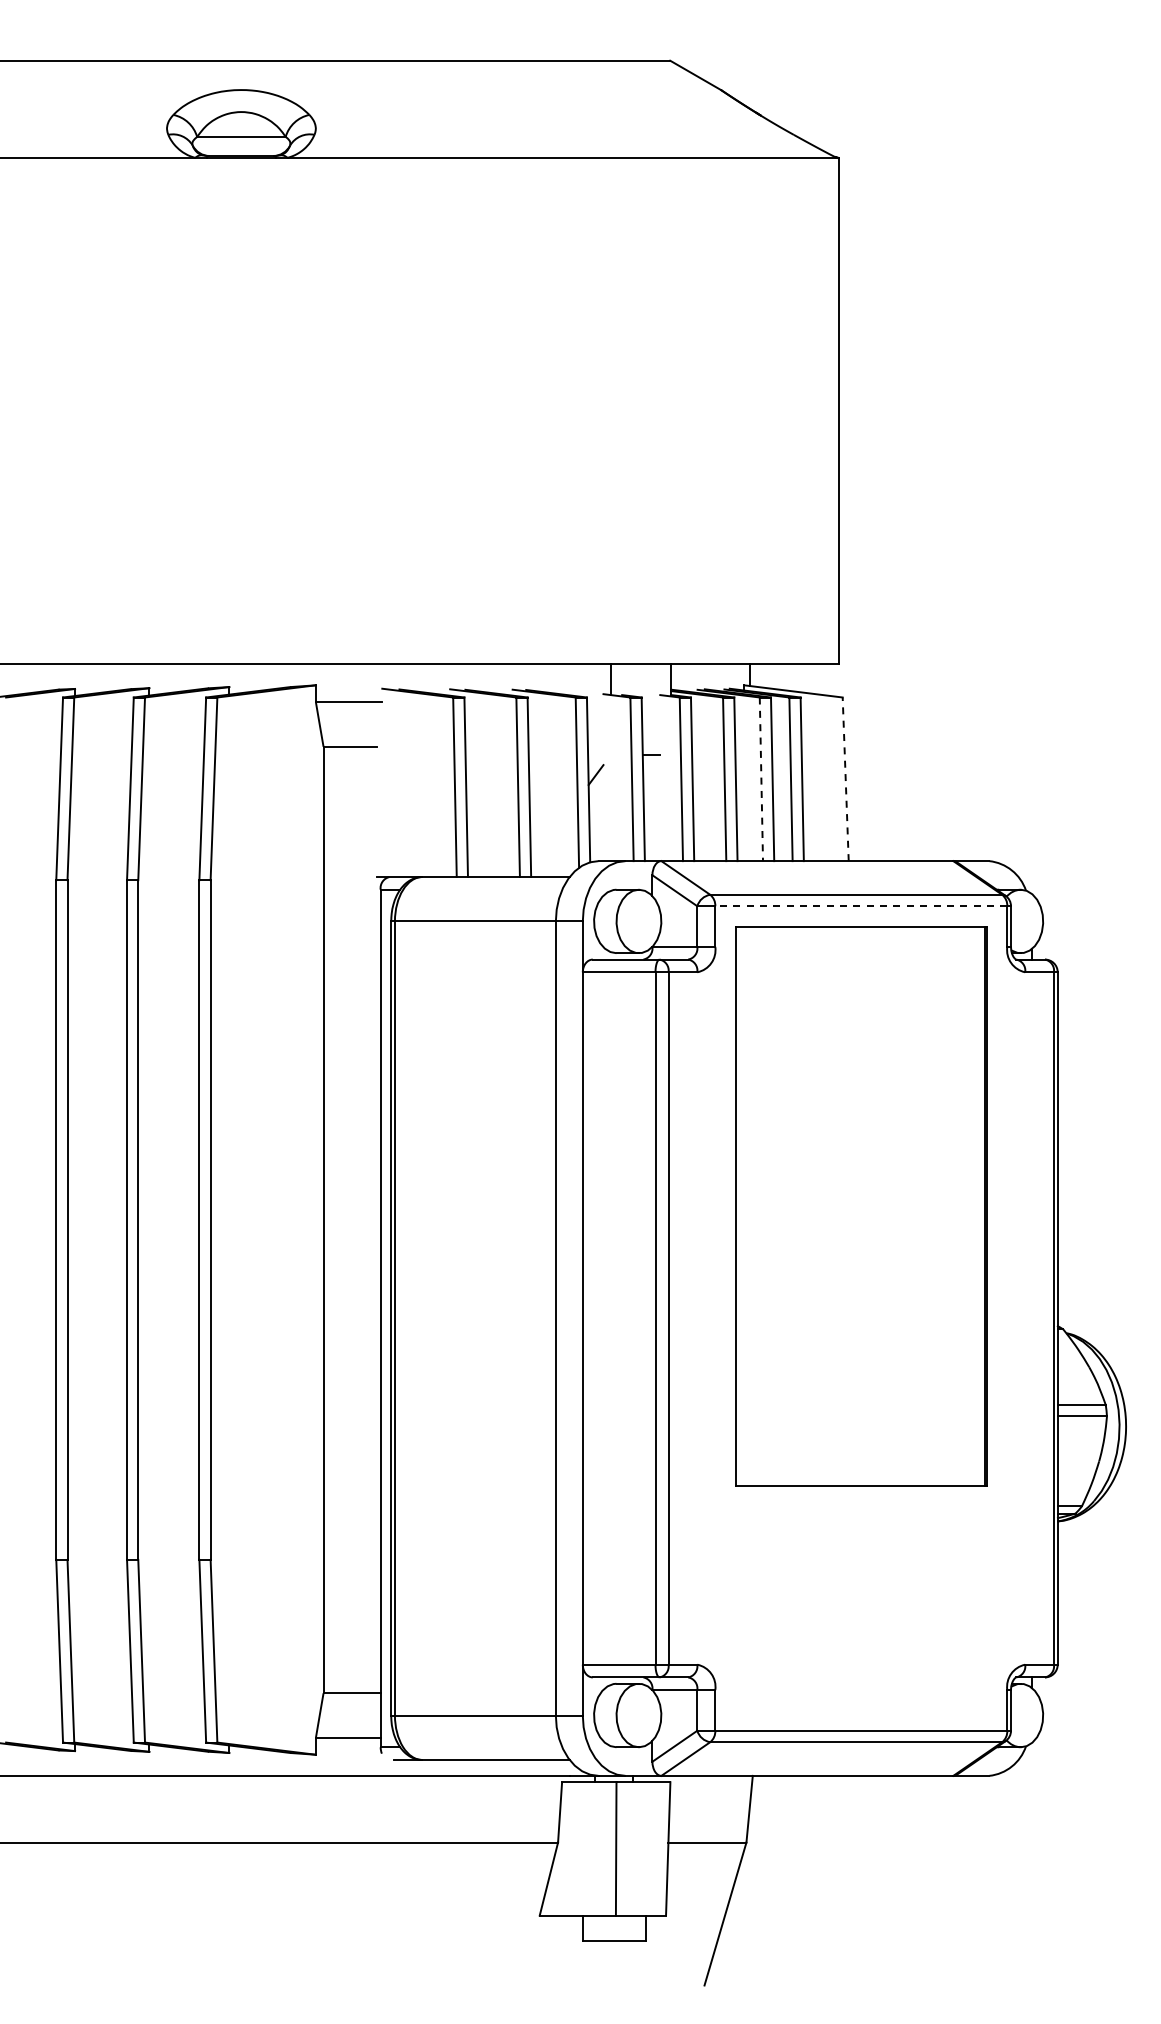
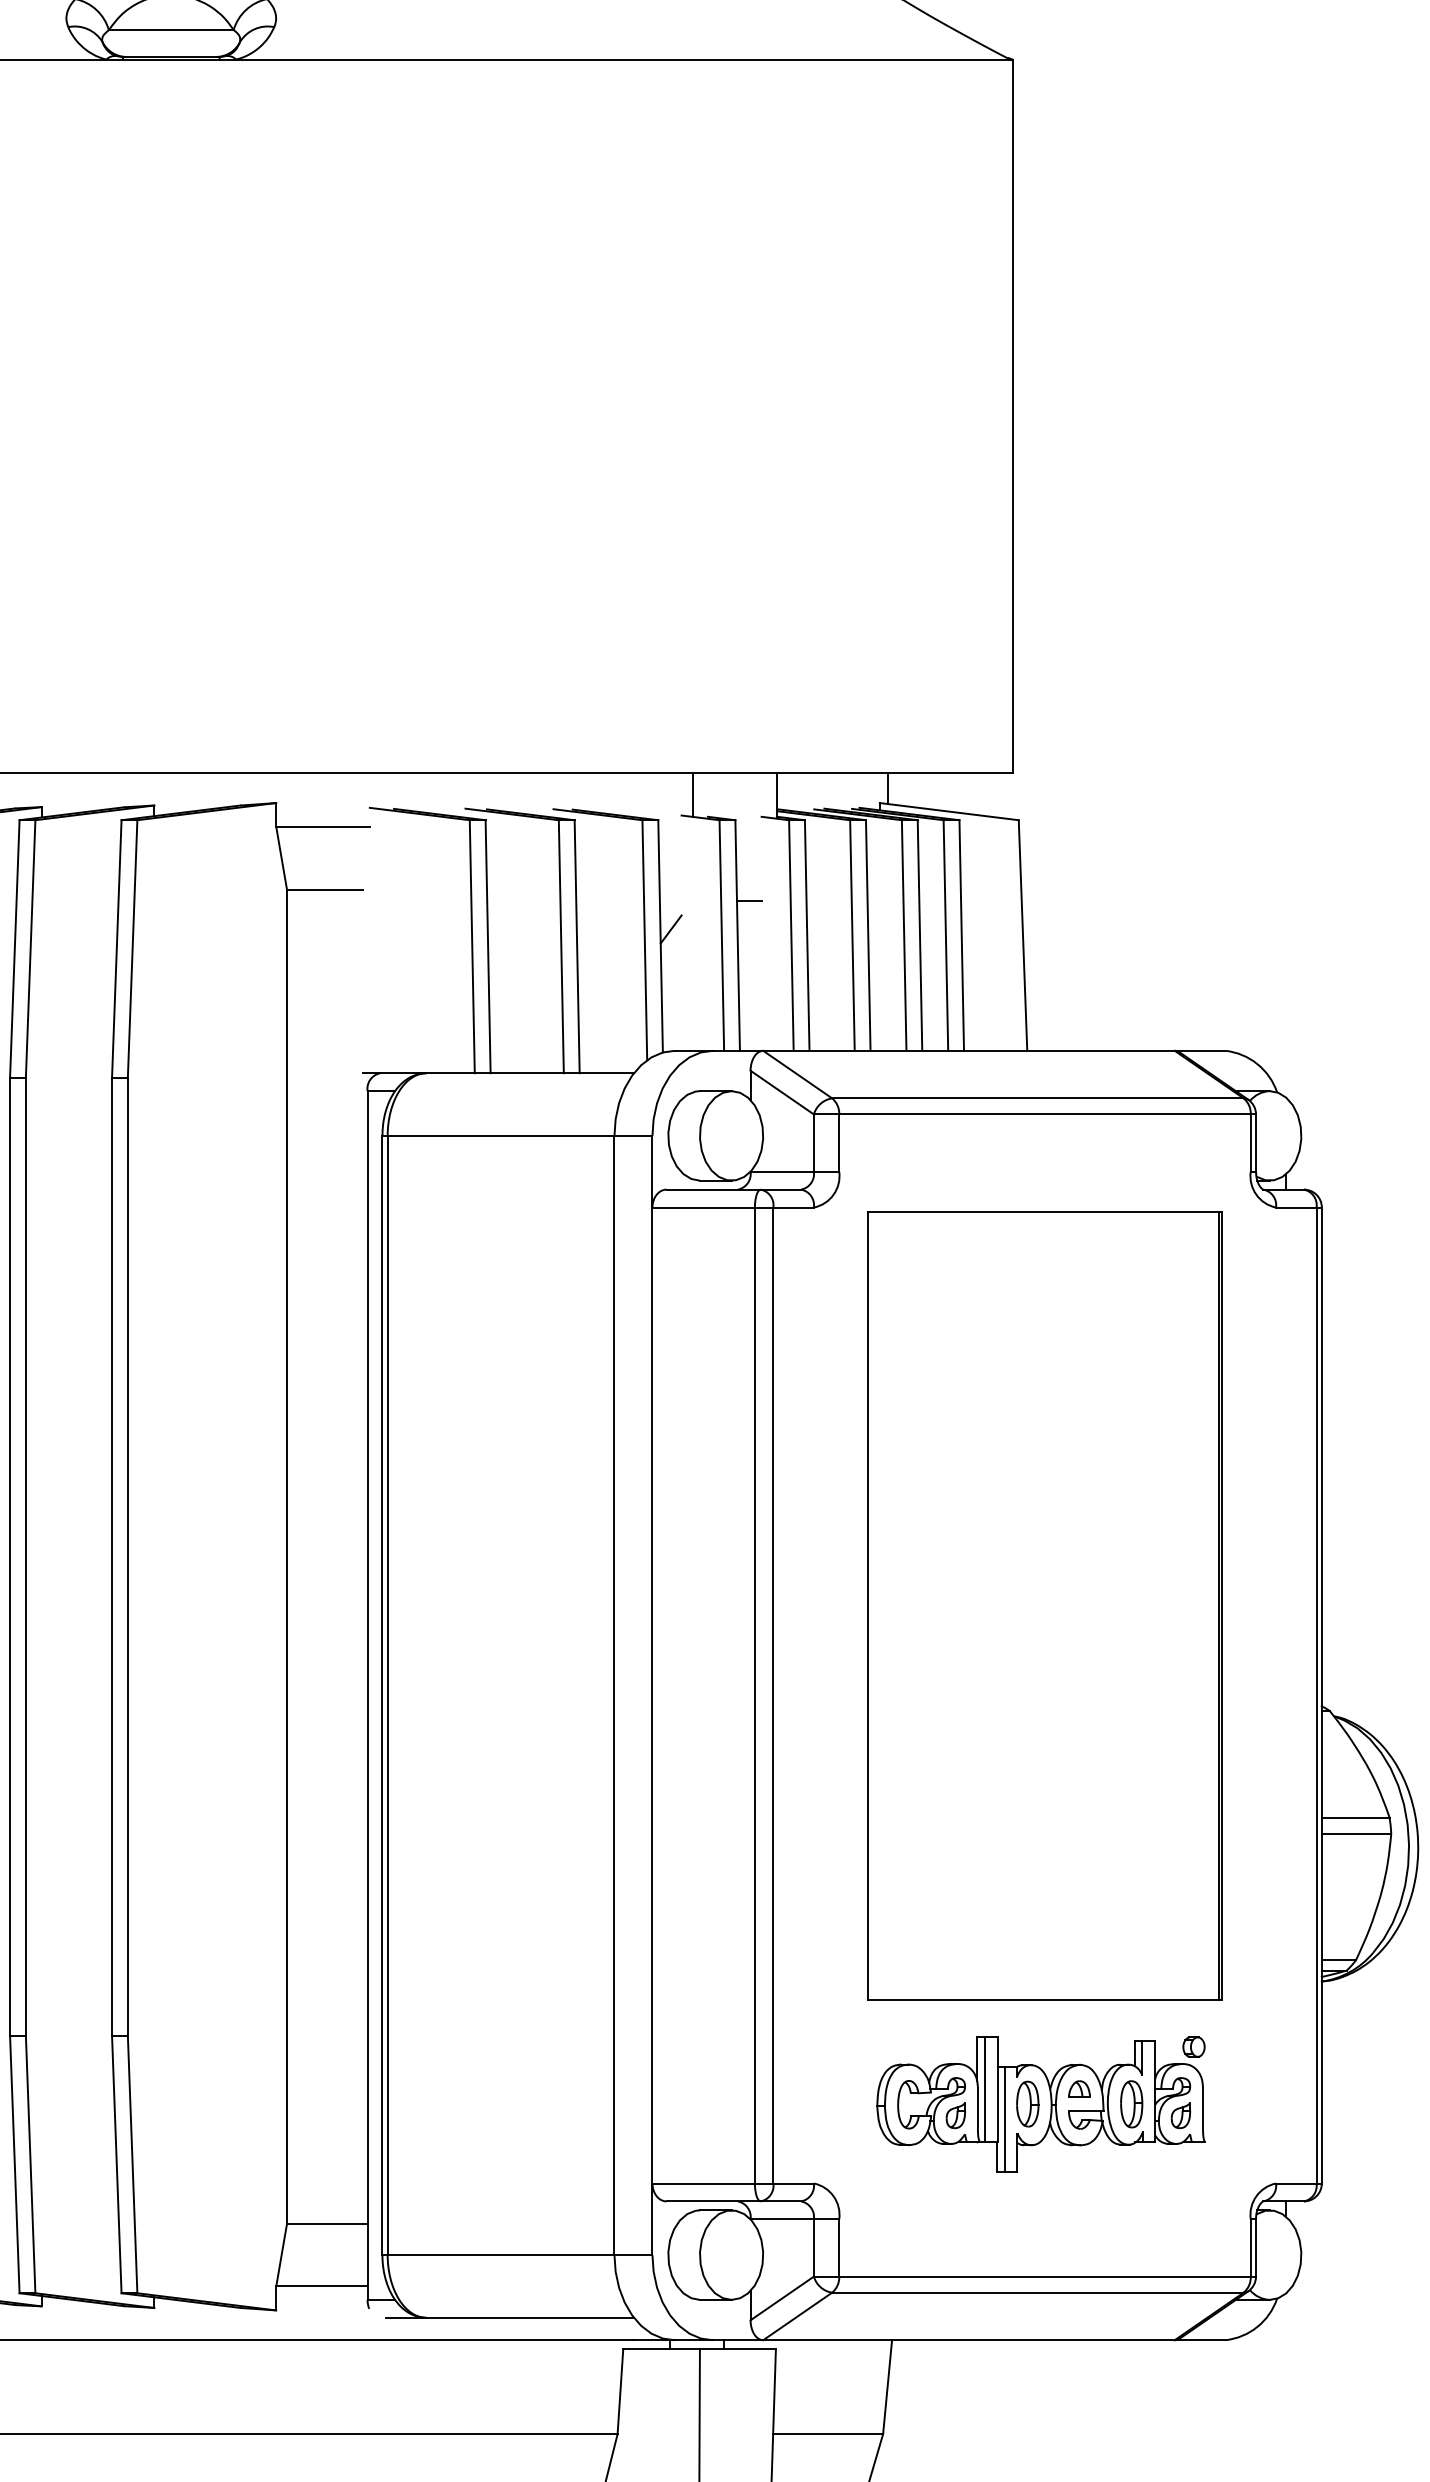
line: (761, 779) -> (904, 935), dashed -> solid
line: (845, 779) -> (1022, 935), dashed -> solid
line: (861, 906) -> (1045, 1114), dashed -> solid
part: (861, 1206) -> (1045, 1605), moved
part: (858, 1608) -> (1041, 2104), added

